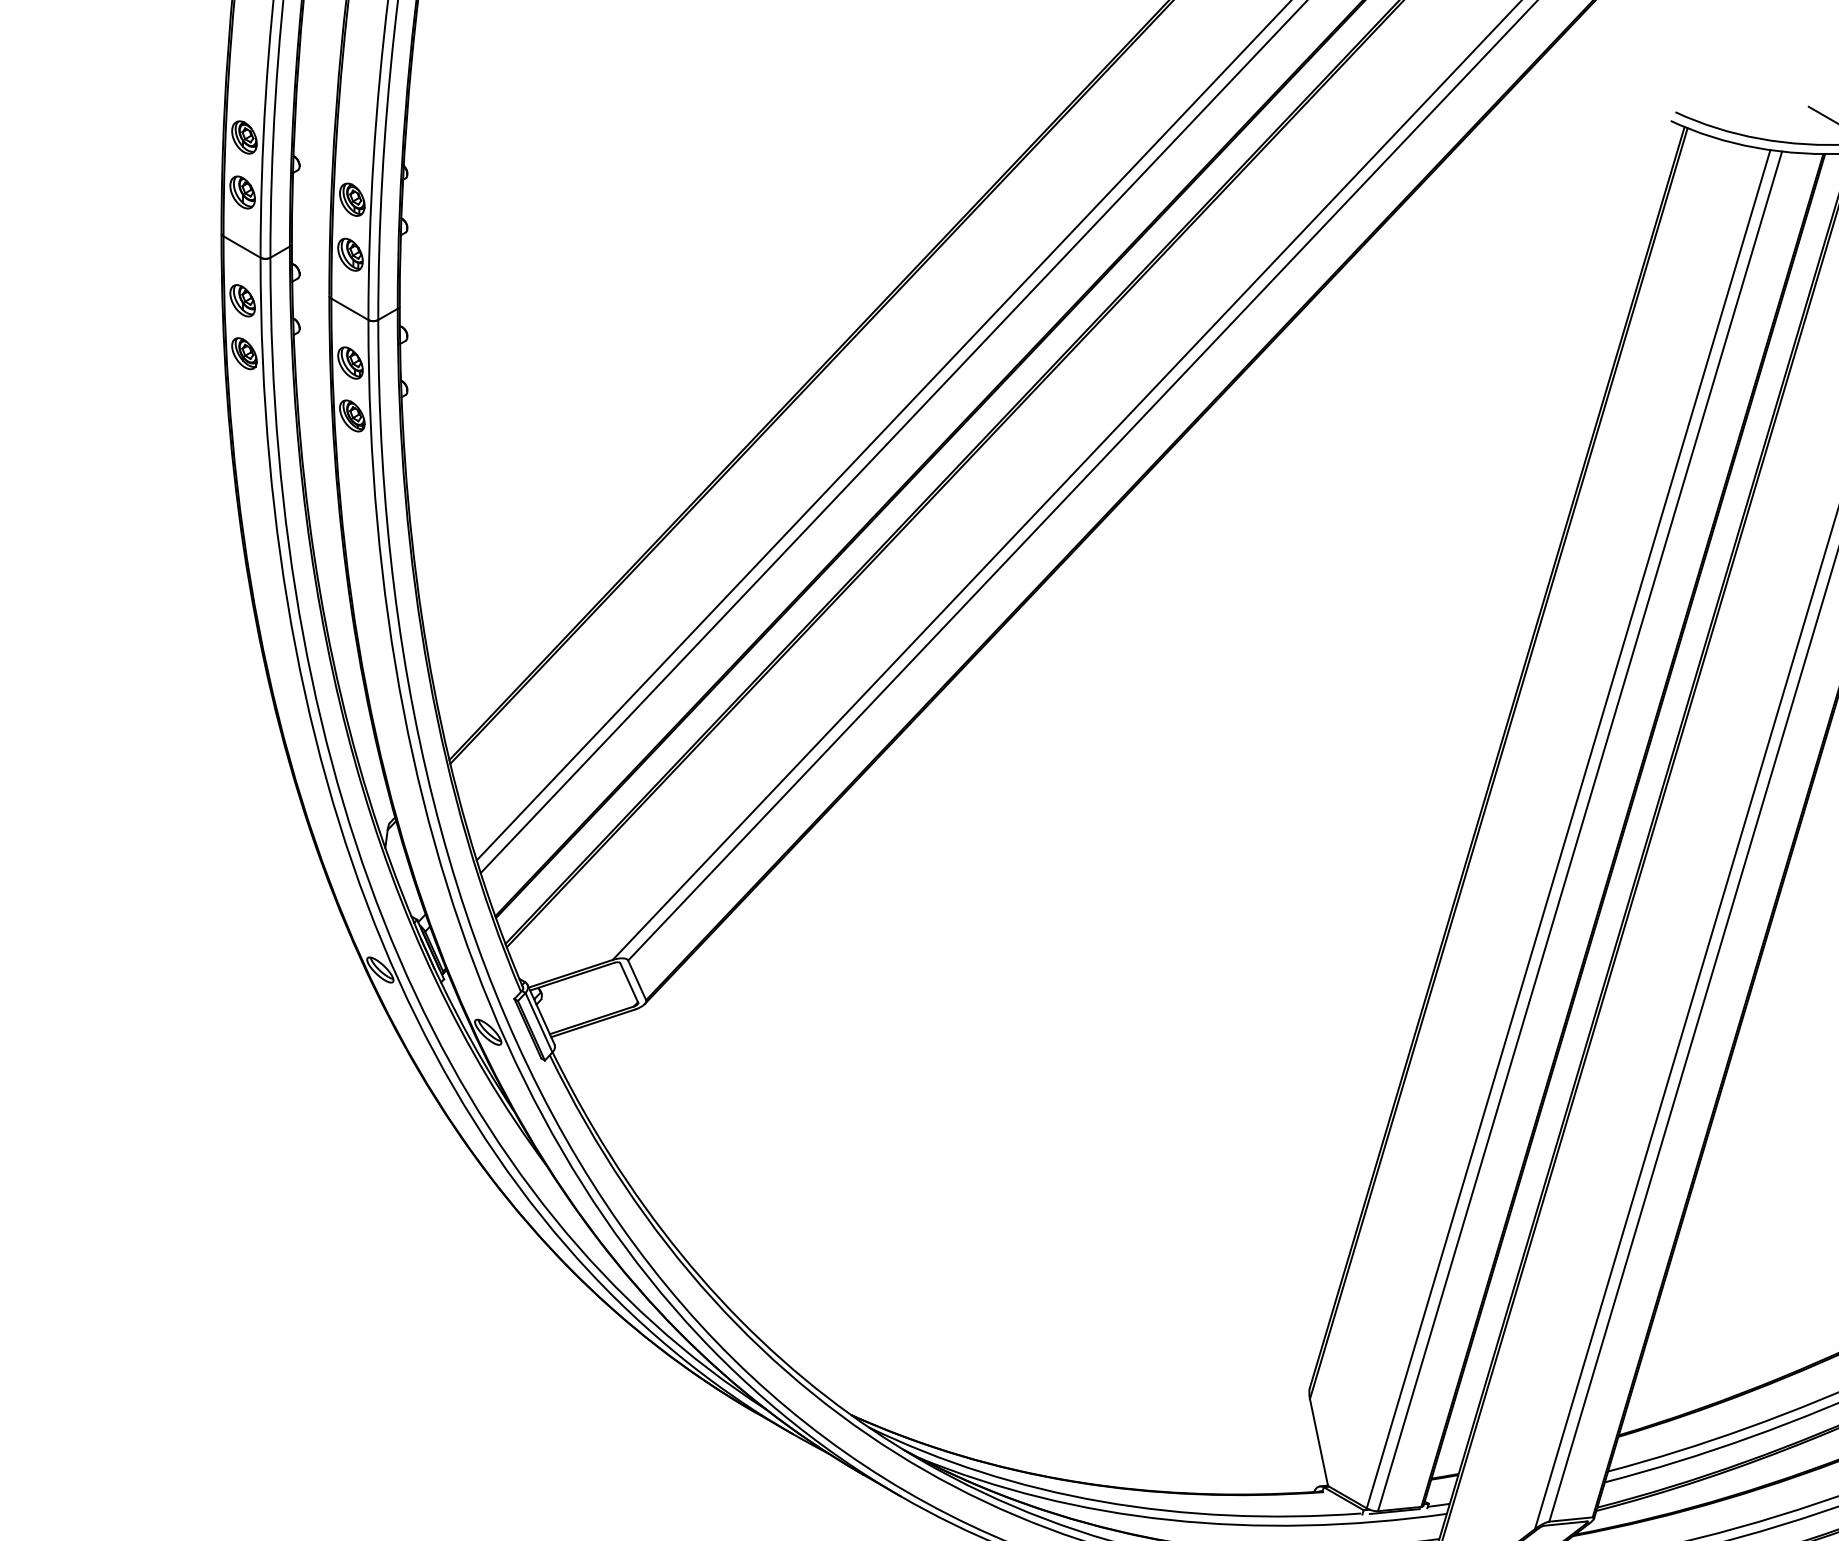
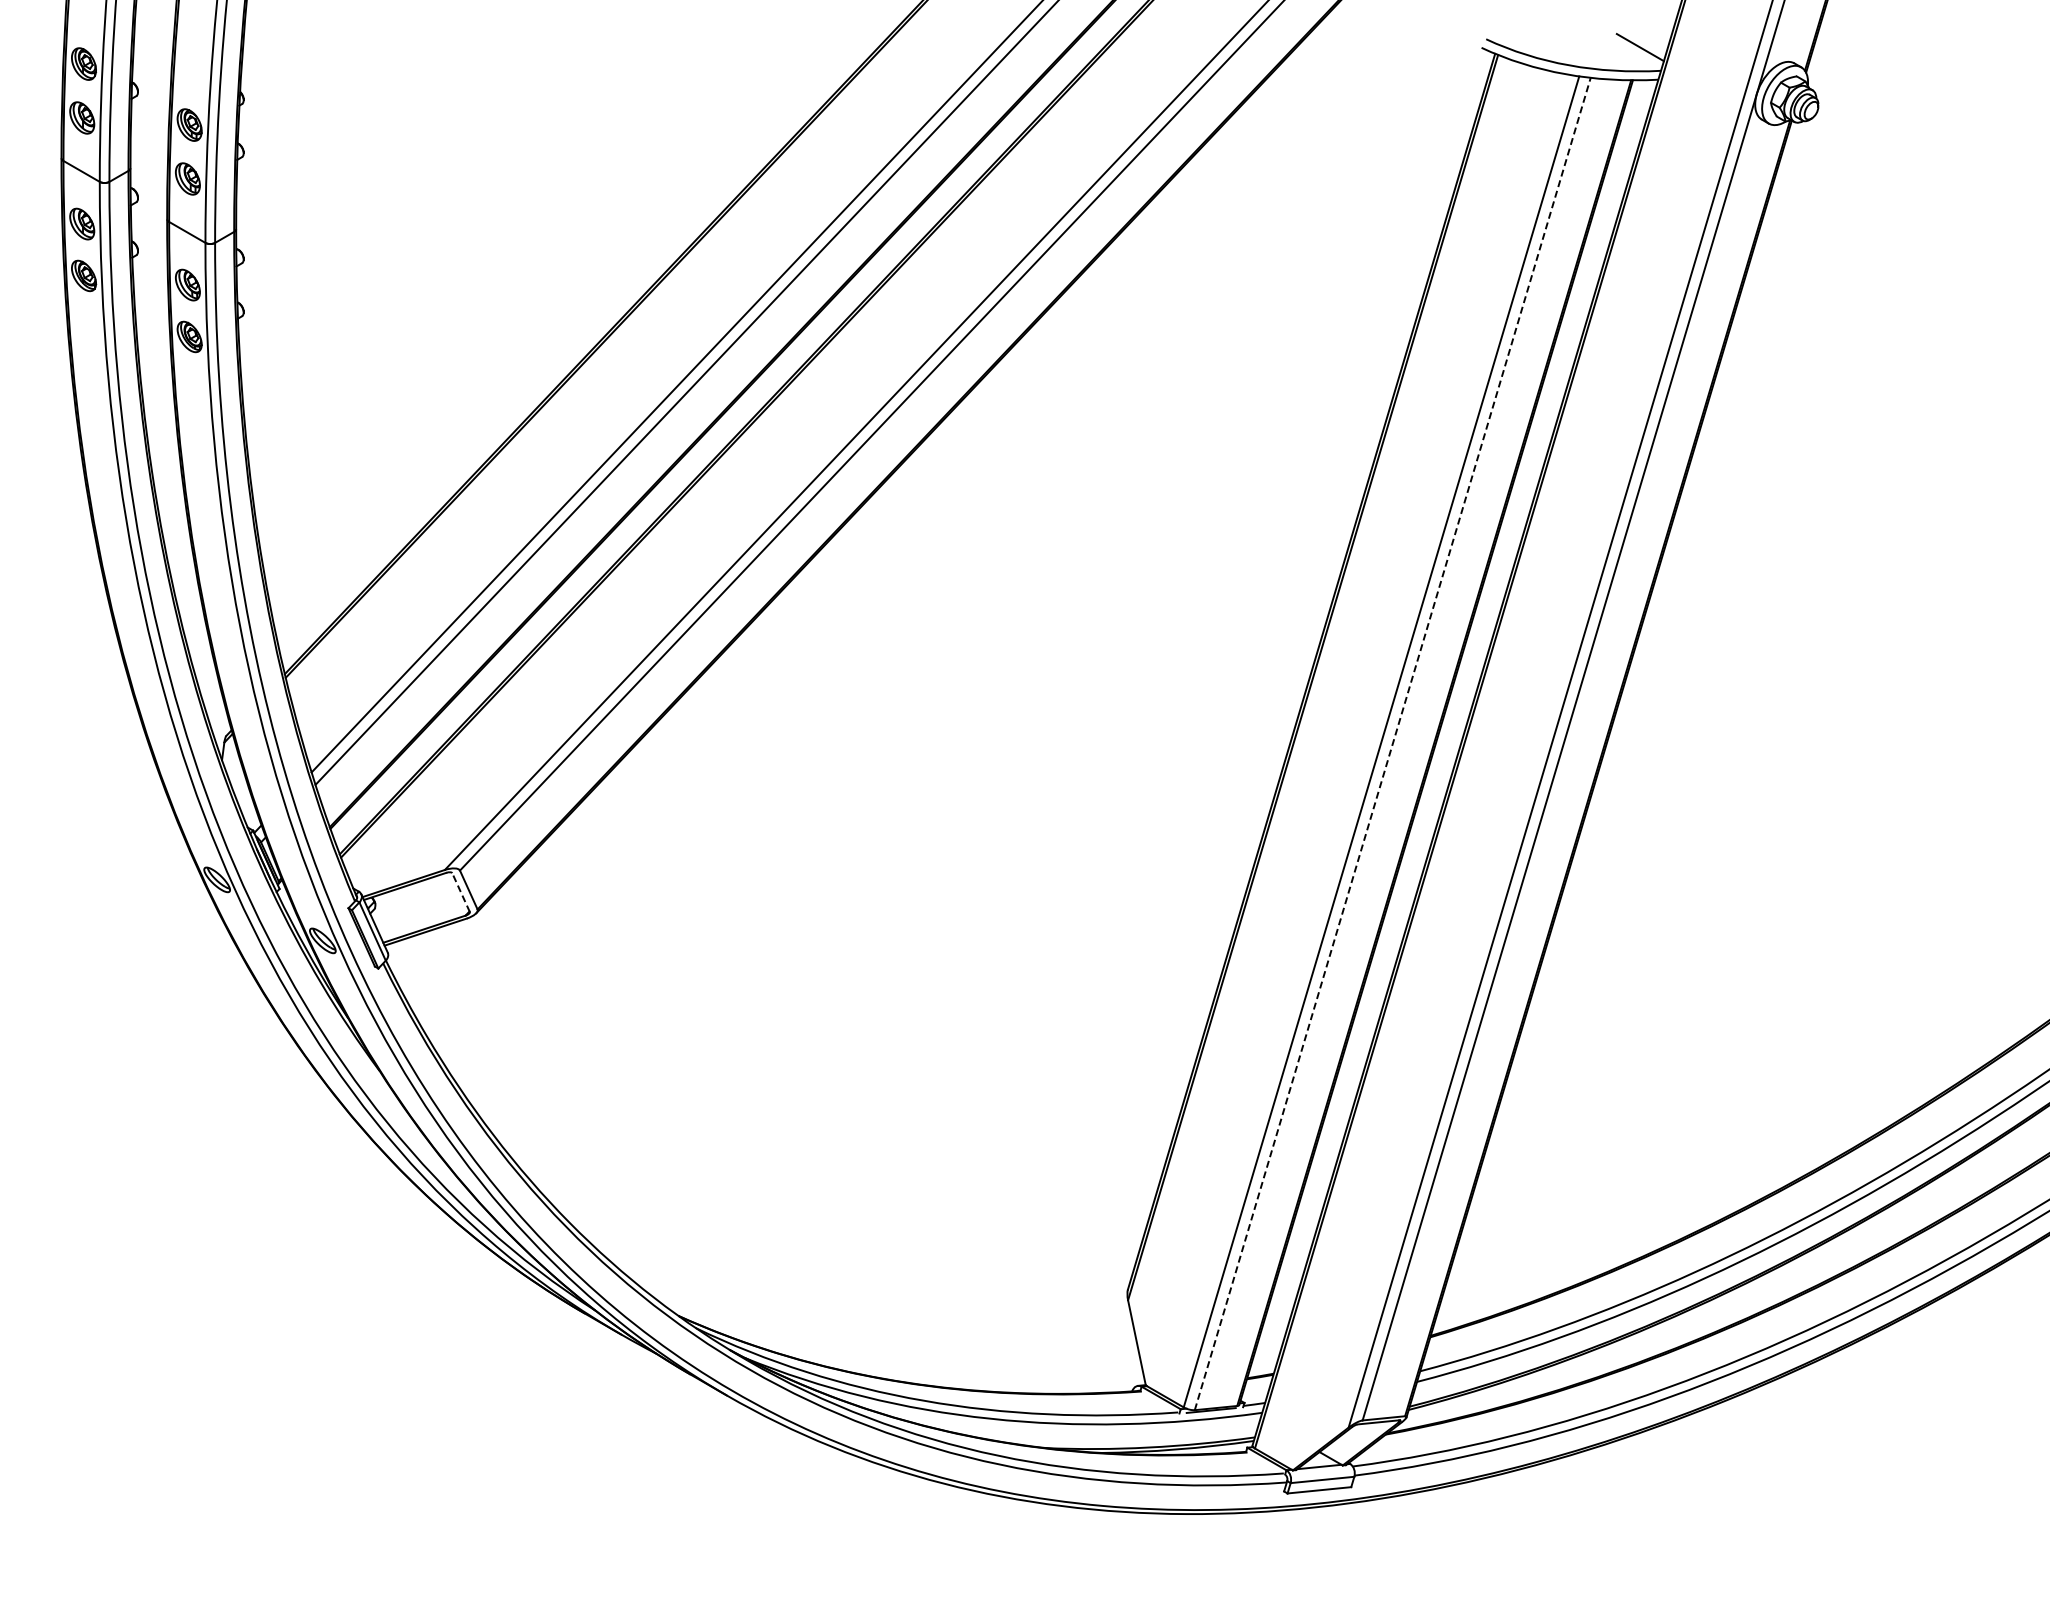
line: (1579, 831) -> (1392, 744), solid -> dashed
line: (628, 982) -> (460, 892), solid -> dashed

